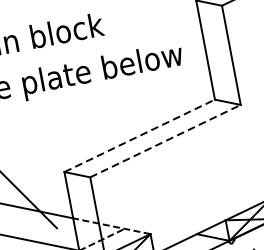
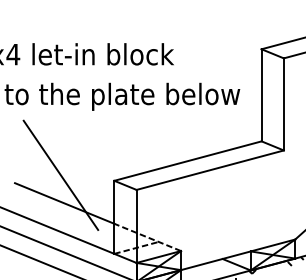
line: (140, 135) -> (188, 160), dashed -> solid
line: (165, 141) -> (210, 170), dashed -> solid

